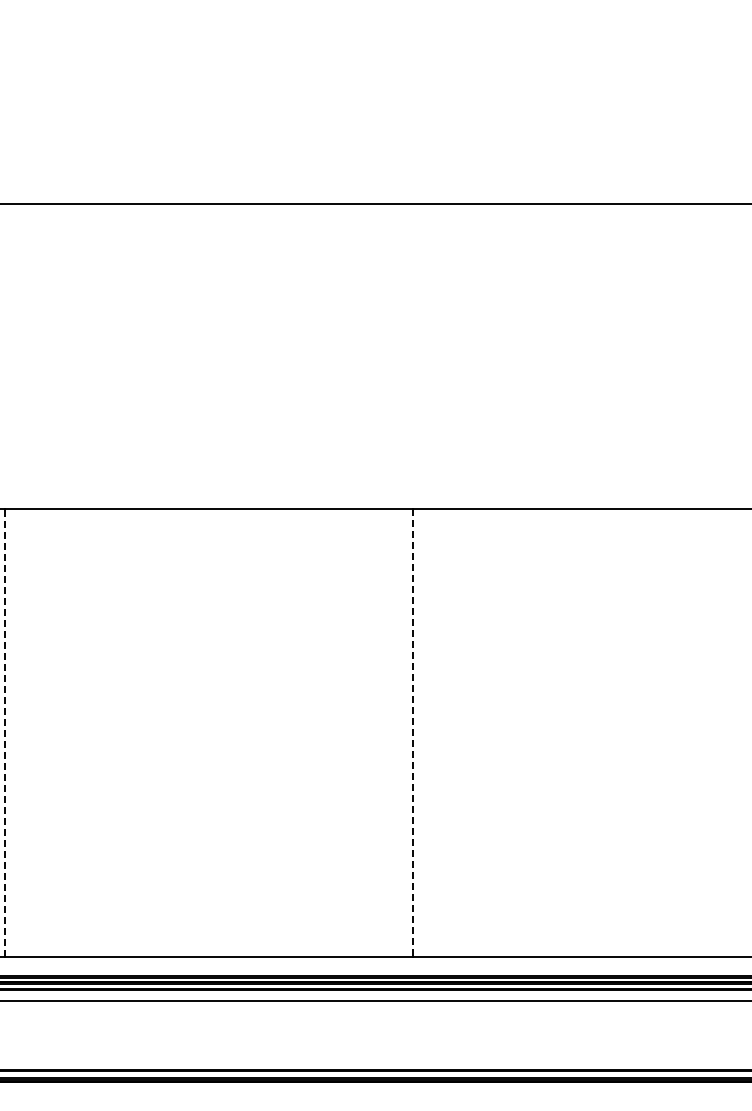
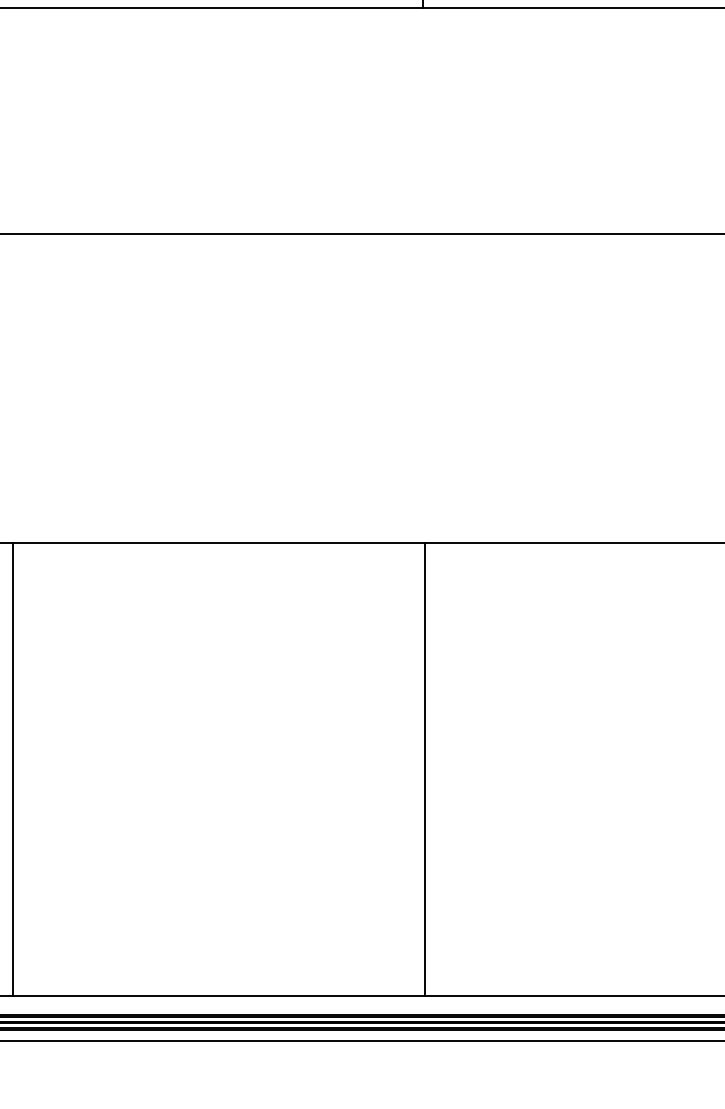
line: (5, 732) -> (13, 769), dashed -> solid
line: (412, 733) -> (424, 770), dashed -> solid

